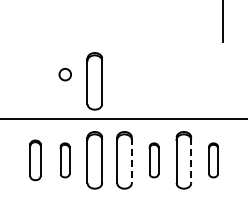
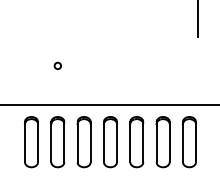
circle: (64, 73) -> (57, 65), size x0.62
part: (94, 81) -> (83, 72), removed
part: (35, 160) -> (31, 142), size x1.43
part: (64, 160) -> (57, 142), size x1.67
line: (131, 160) -> (116, 142), dashed -> solid
part: (153, 160) -> (136, 142), size x1.67
line: (191, 160) -> (169, 142), dashed -> solid
part: (213, 160) -> (189, 142), size x1.67

